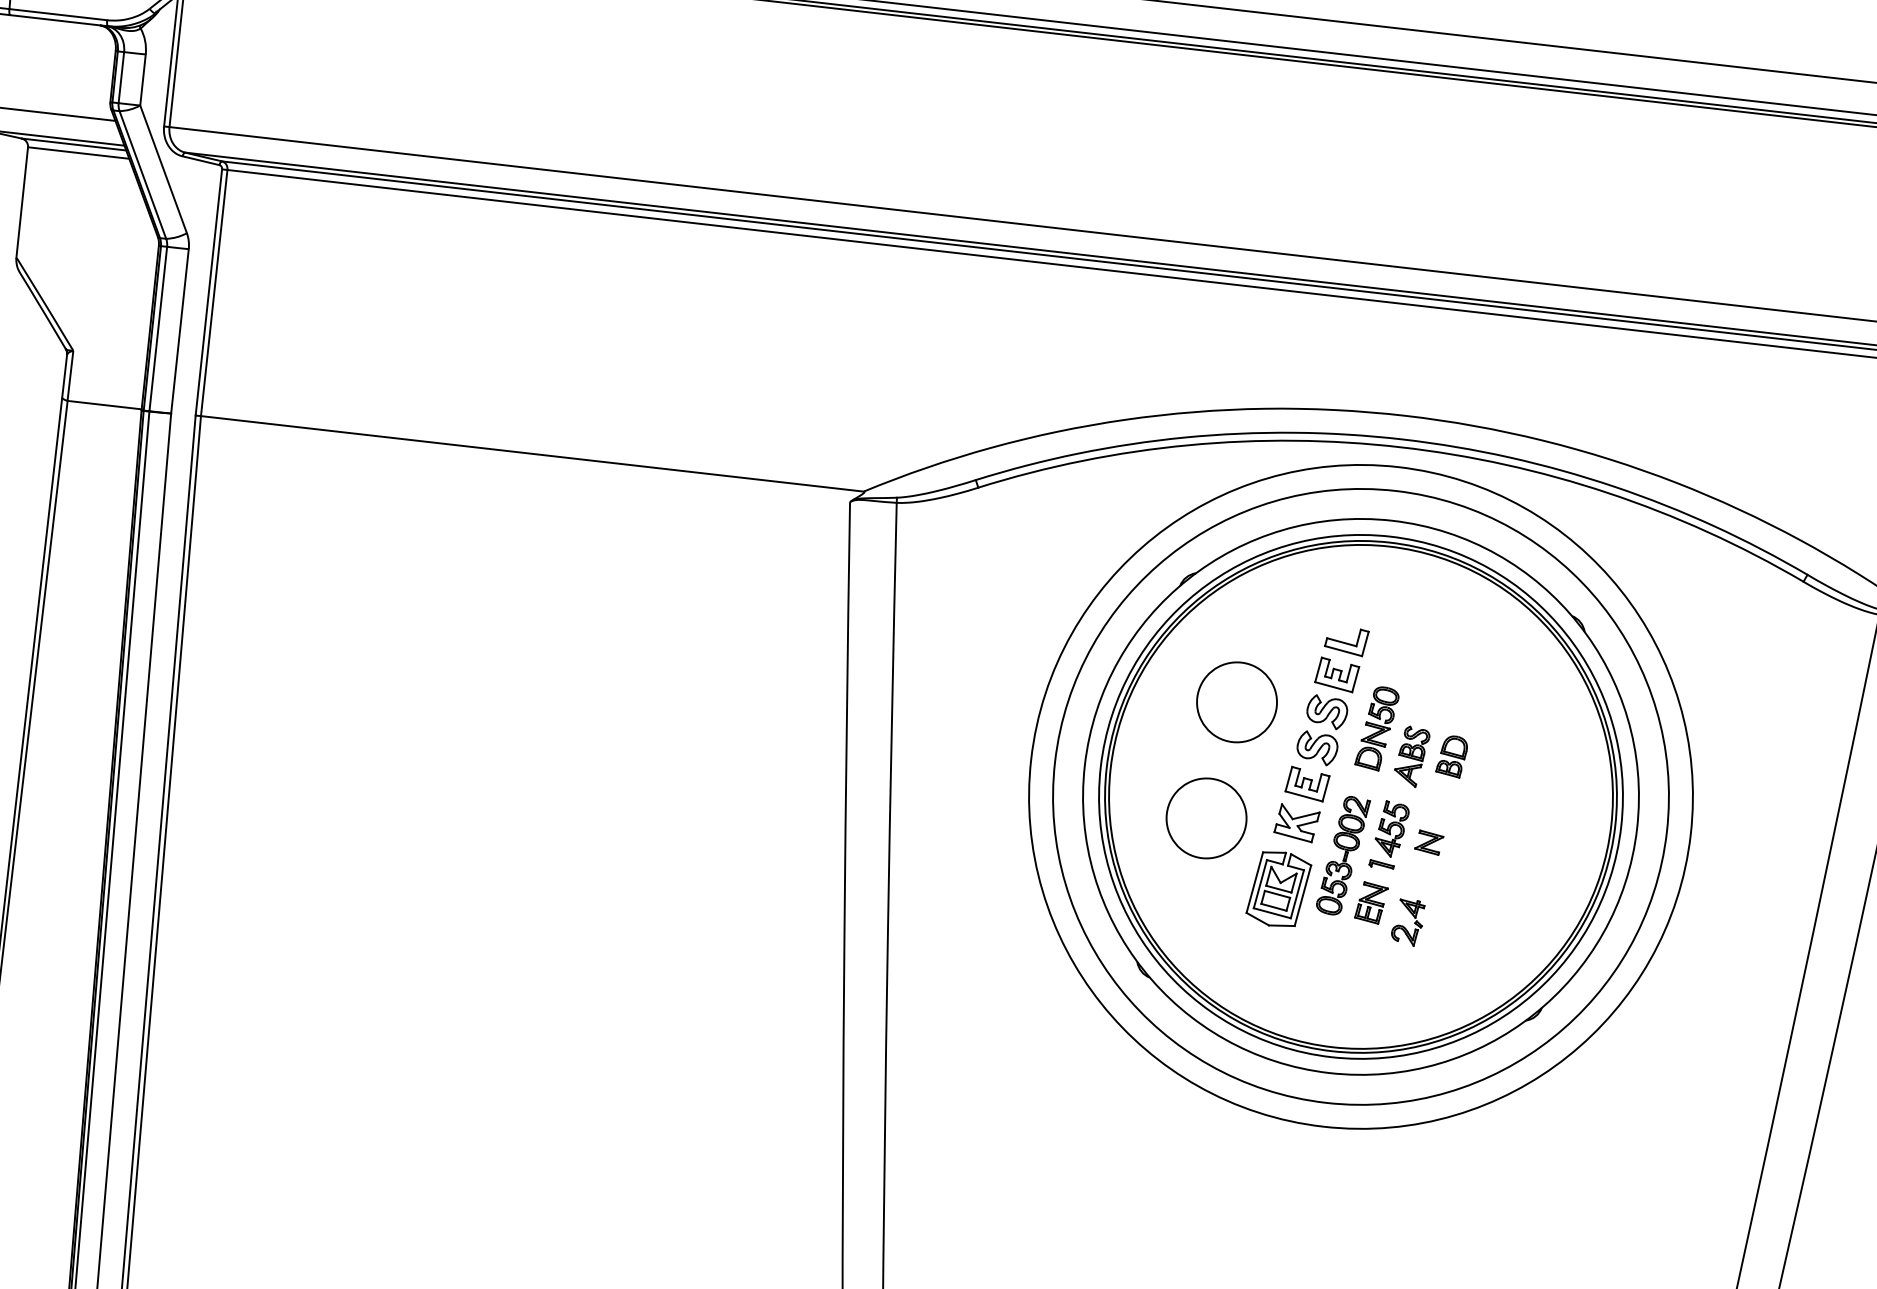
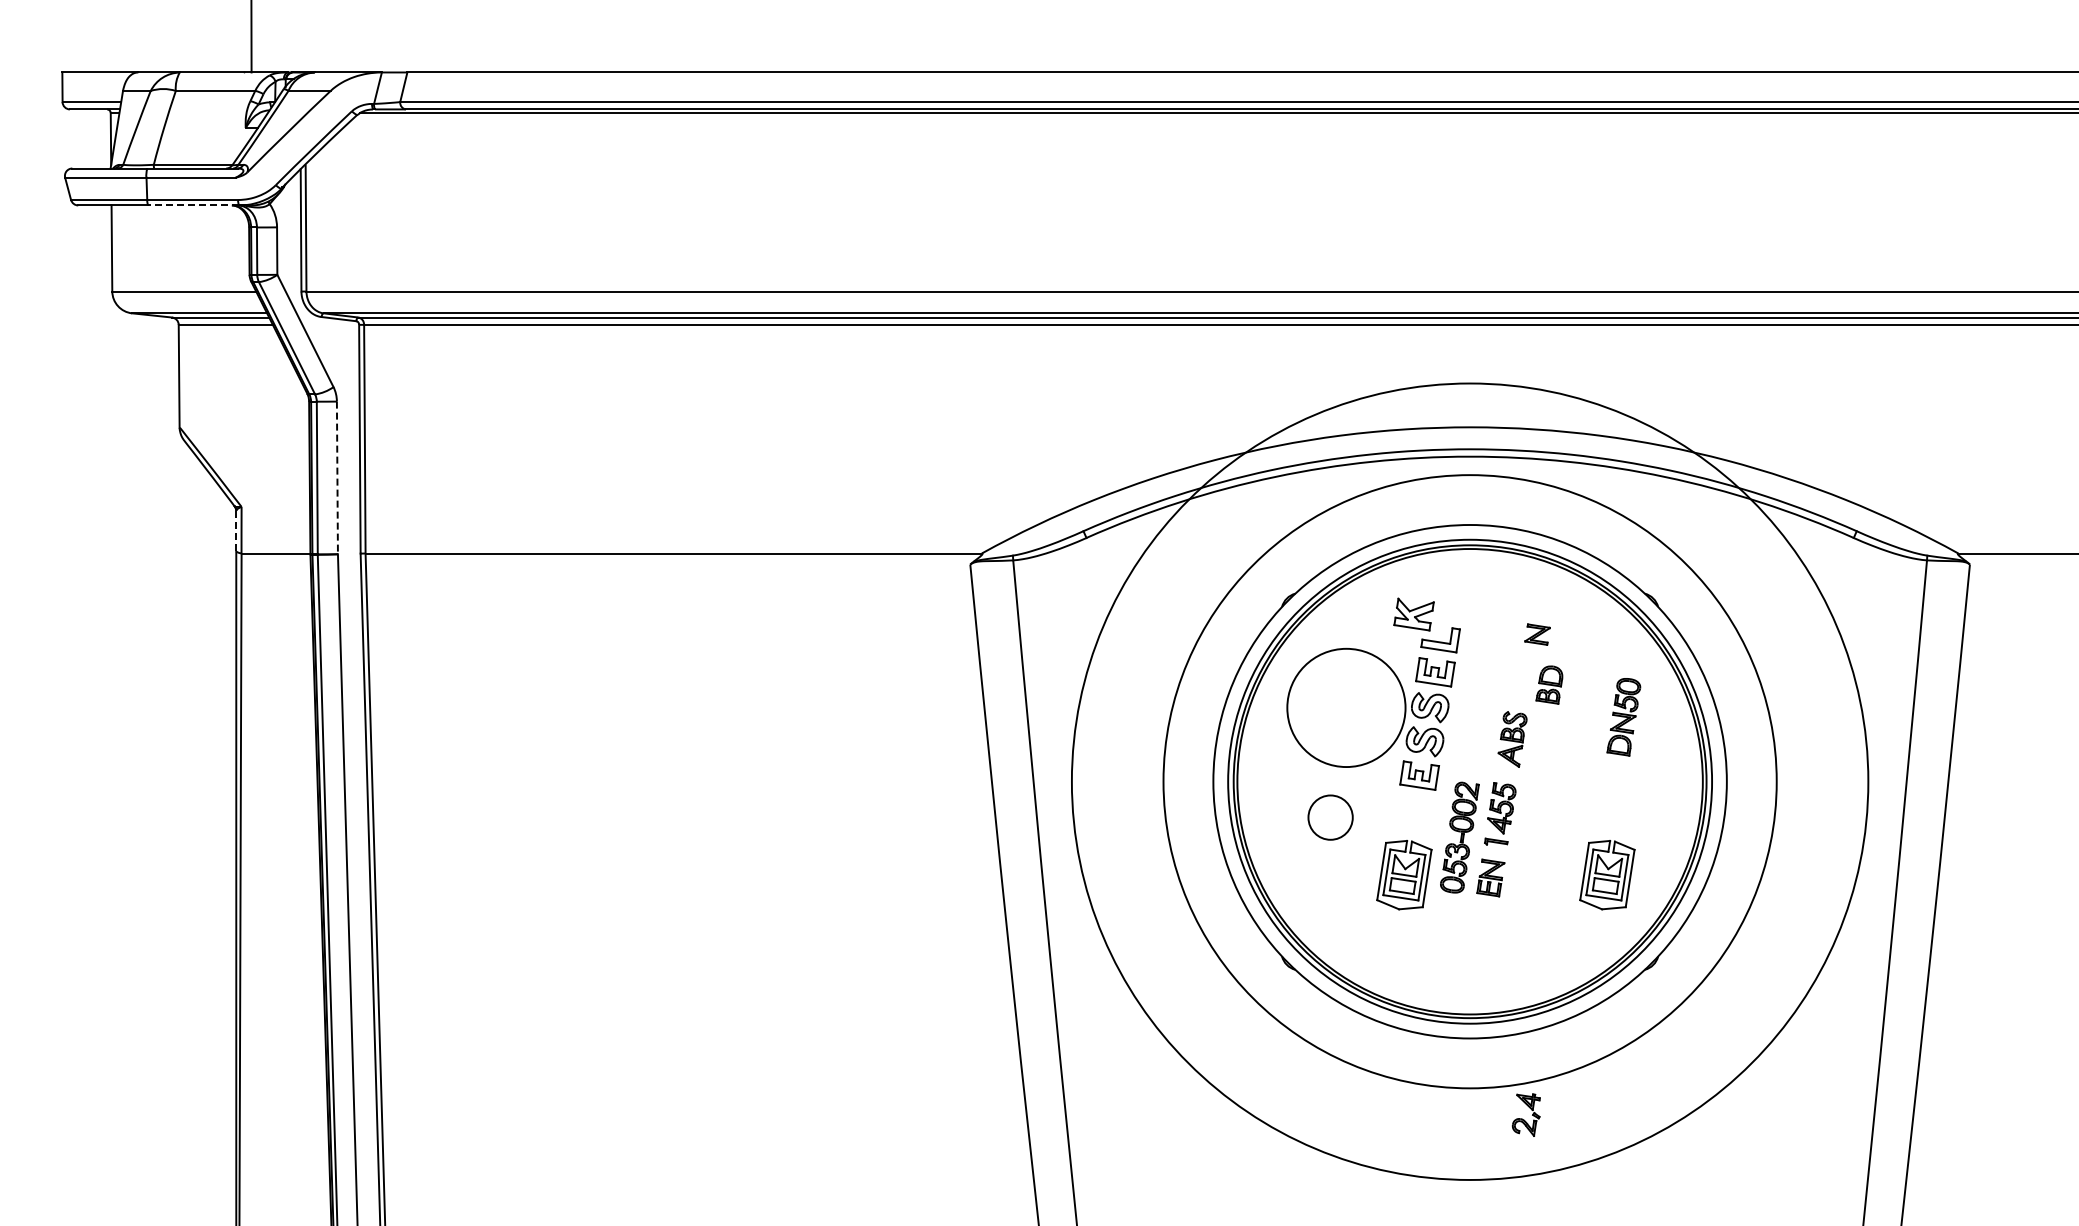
line: (58, 20) -> (193, 205), solid -> dashed
line: (179, 331) -> (337, 478), solid -> dashed
line: (64, 375) -> (236, 530), solid -> dashed
circle: (1237, 701) -> (1346, 707), size x1.6
part: (1376, 728) -> (1623, 717), moved
part: (1452, 755) -> (1549, 684), moved
circle: (1360, 796) -> (1469, 781), size x1.4
circle: (1206, 818) -> (1330, 817), size x0.6
part: (1296, 823) -> (1413, 614), moved
part: (1429, 842) -> (1537, 634), moved
part: (1497, 914) -> (1607, 875), added
part: (1407, 921) -> (1525, 1114), moved

